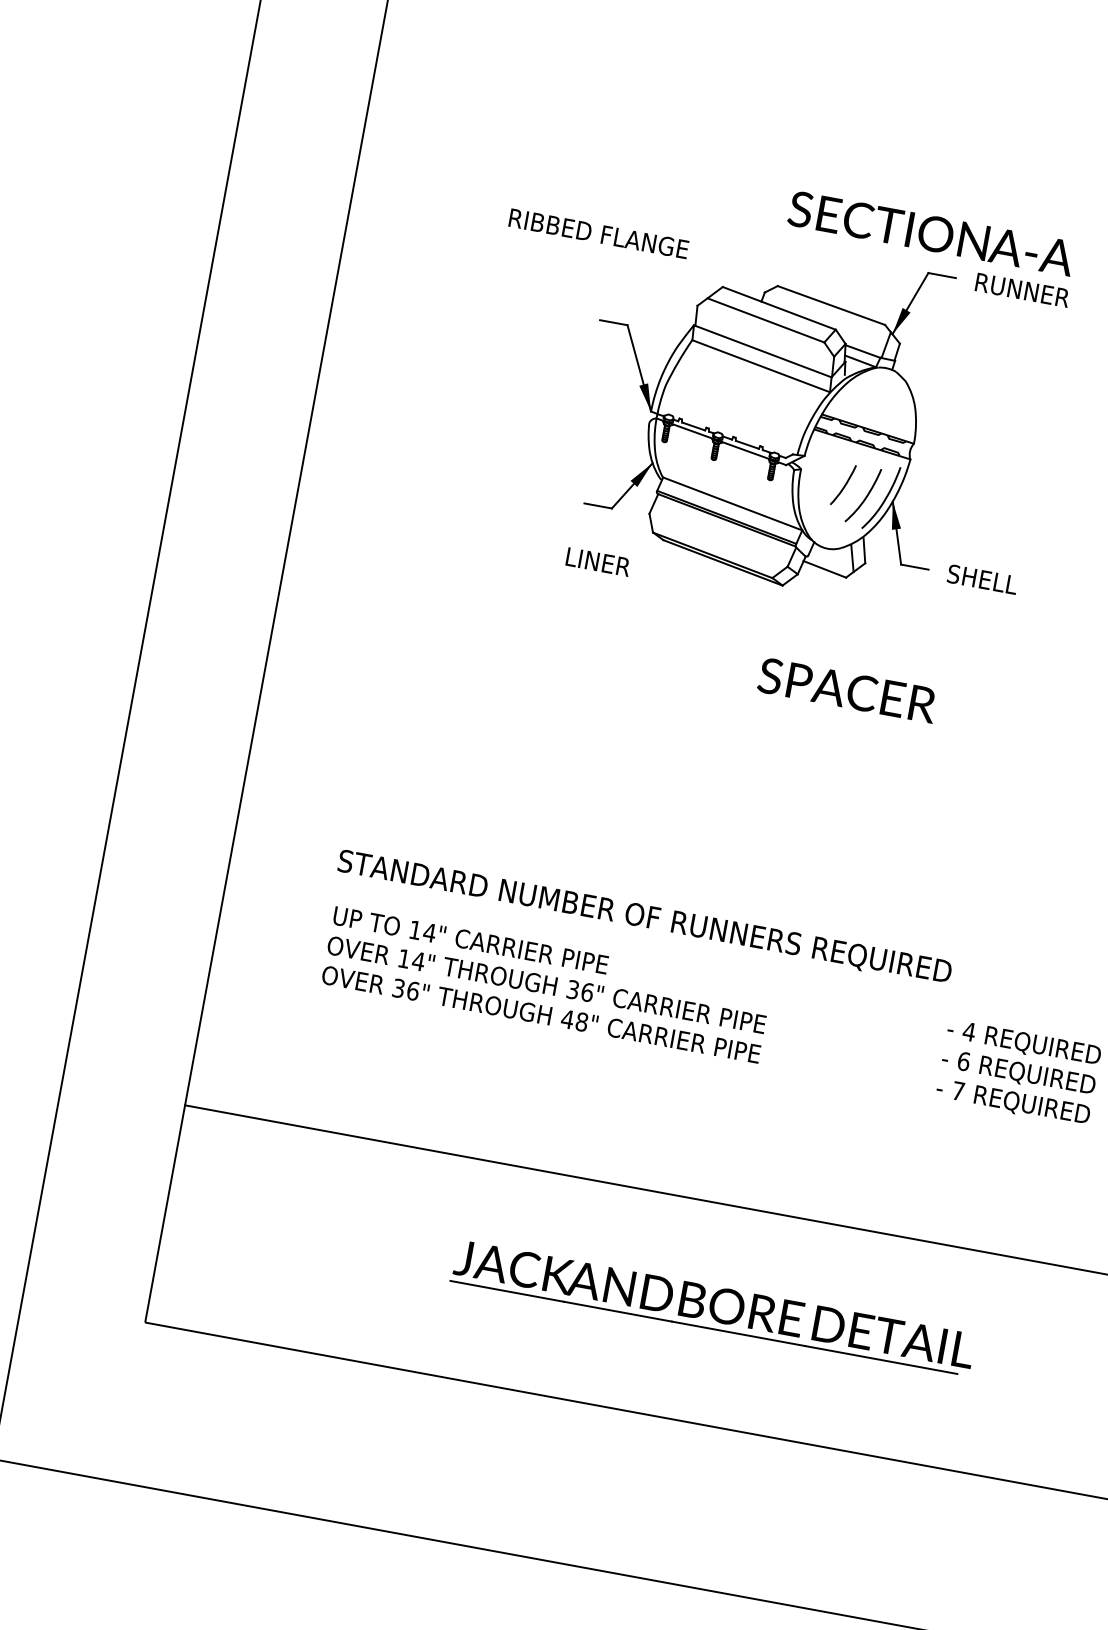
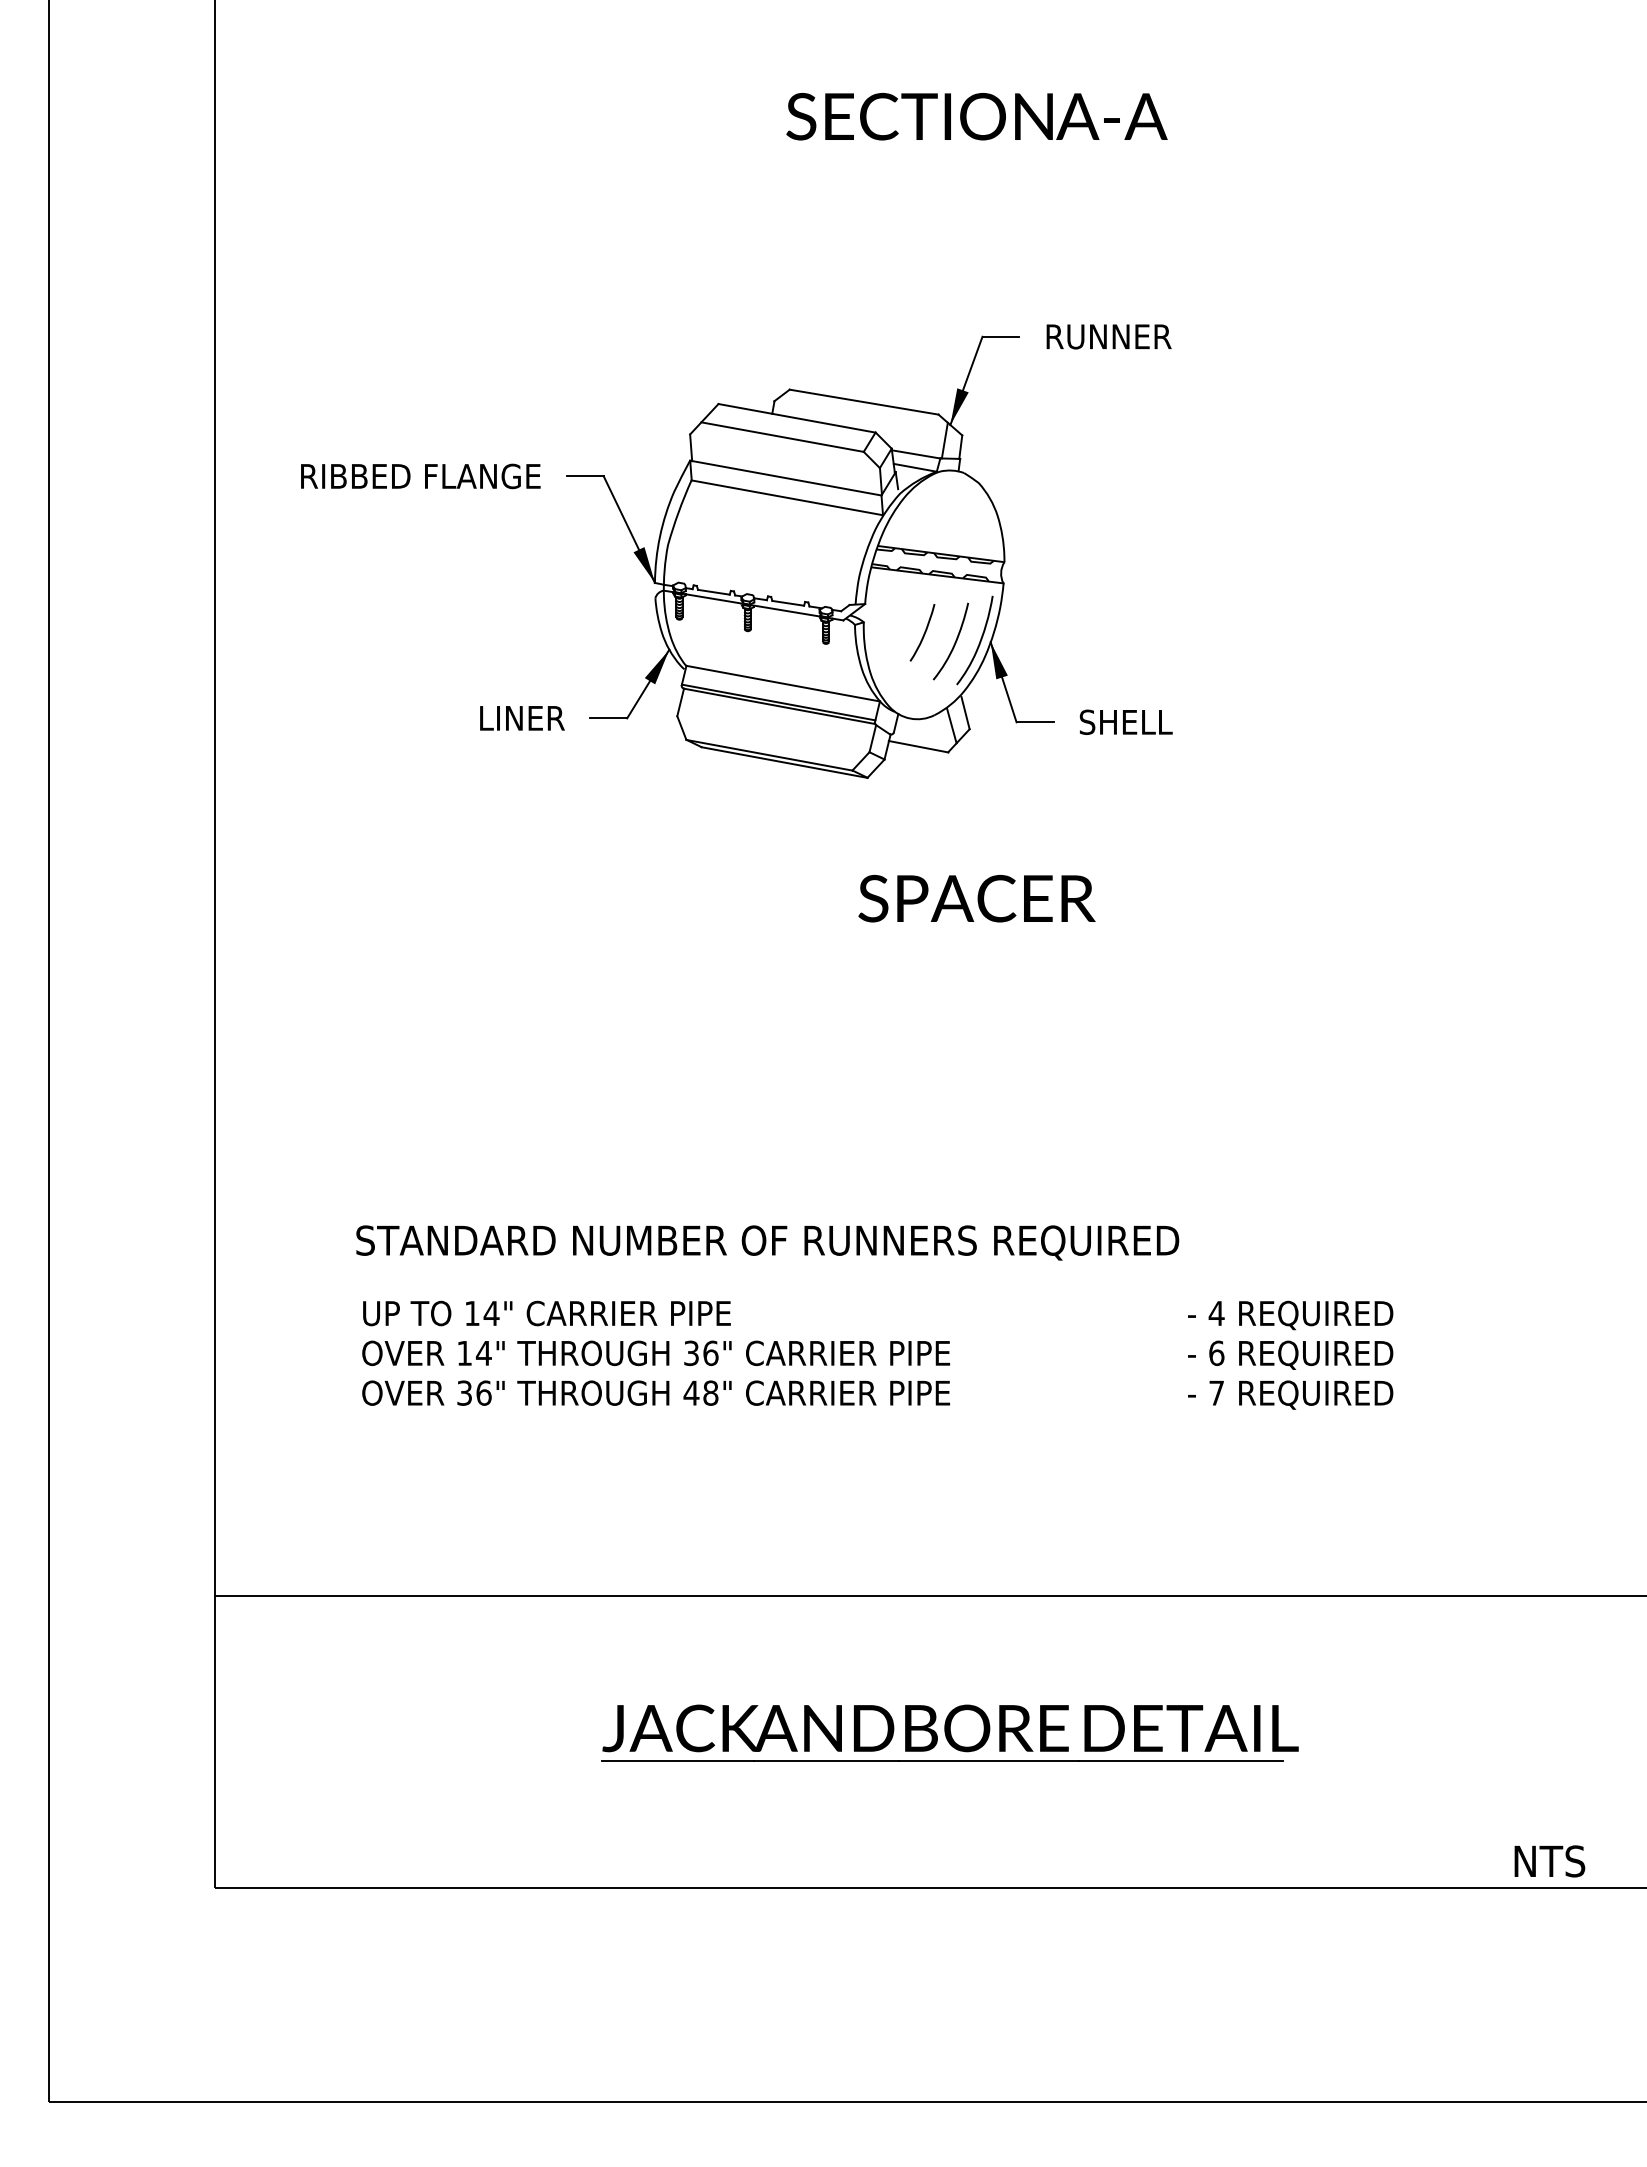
text: (598, 233) -> (420, 476), moved
text: (931, 233) -> (976, 116), moved
text: (598, 562) -> (522, 718), moved

